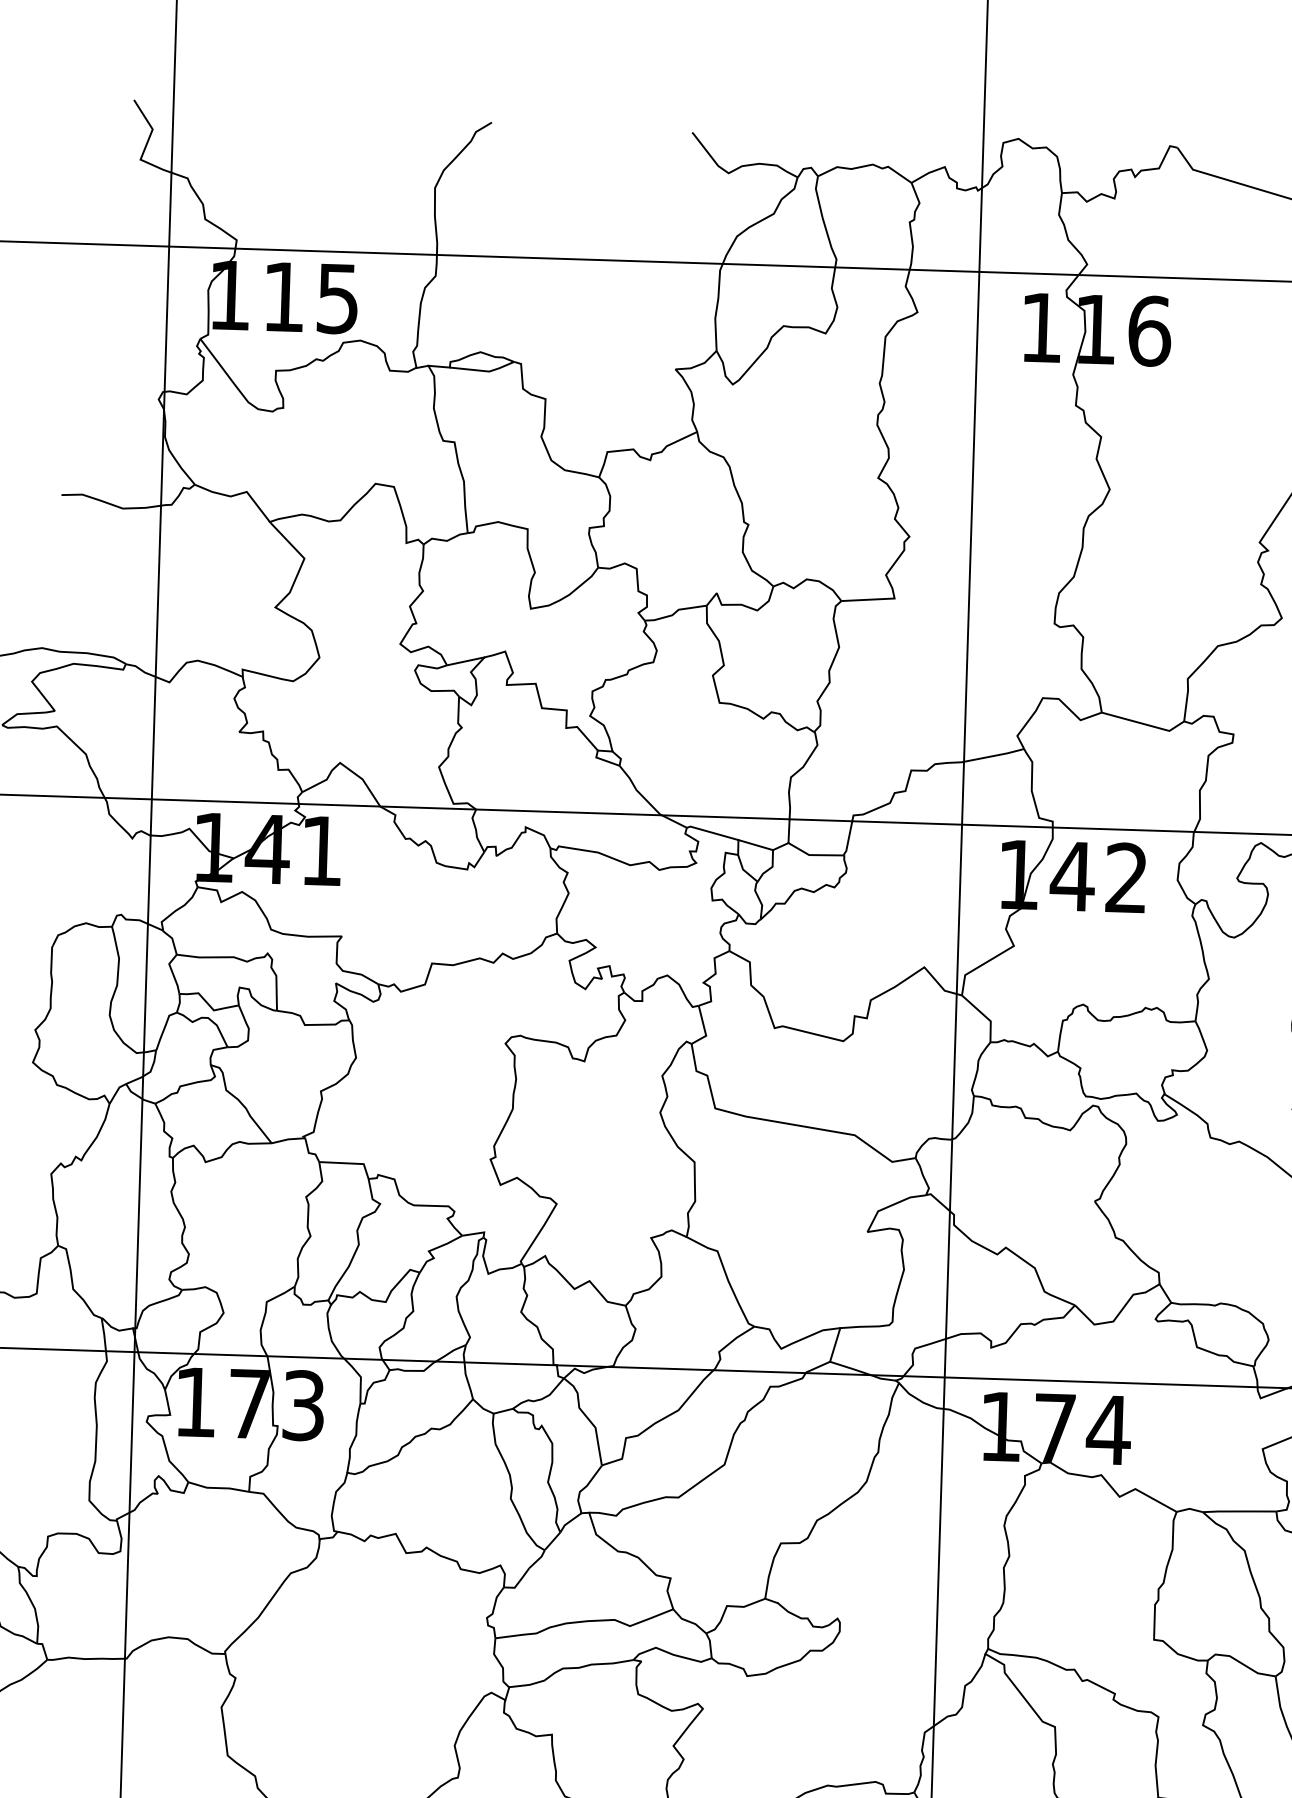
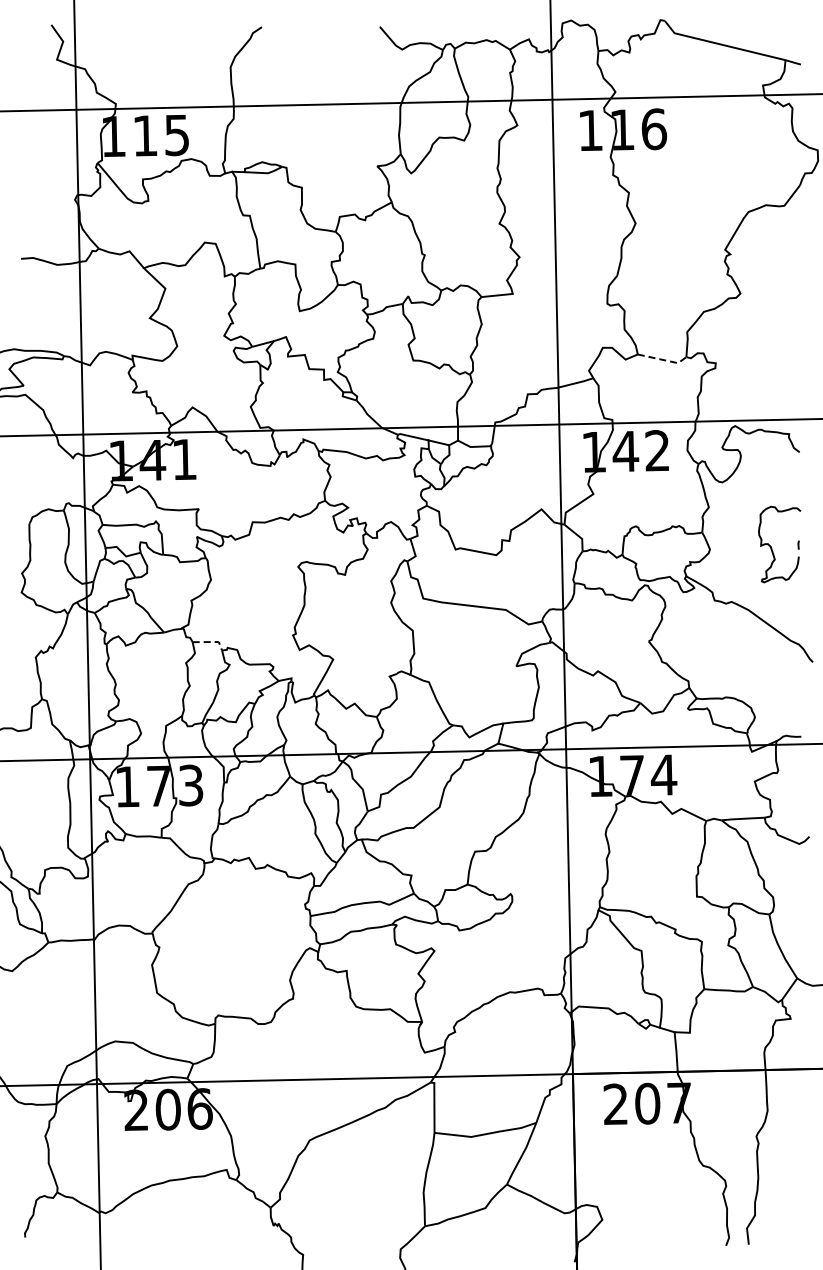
line: (1144, 725) -> (663, 360), solid -> dashed
line: (351, 1164) -> (211, 642), solid -> dashed

